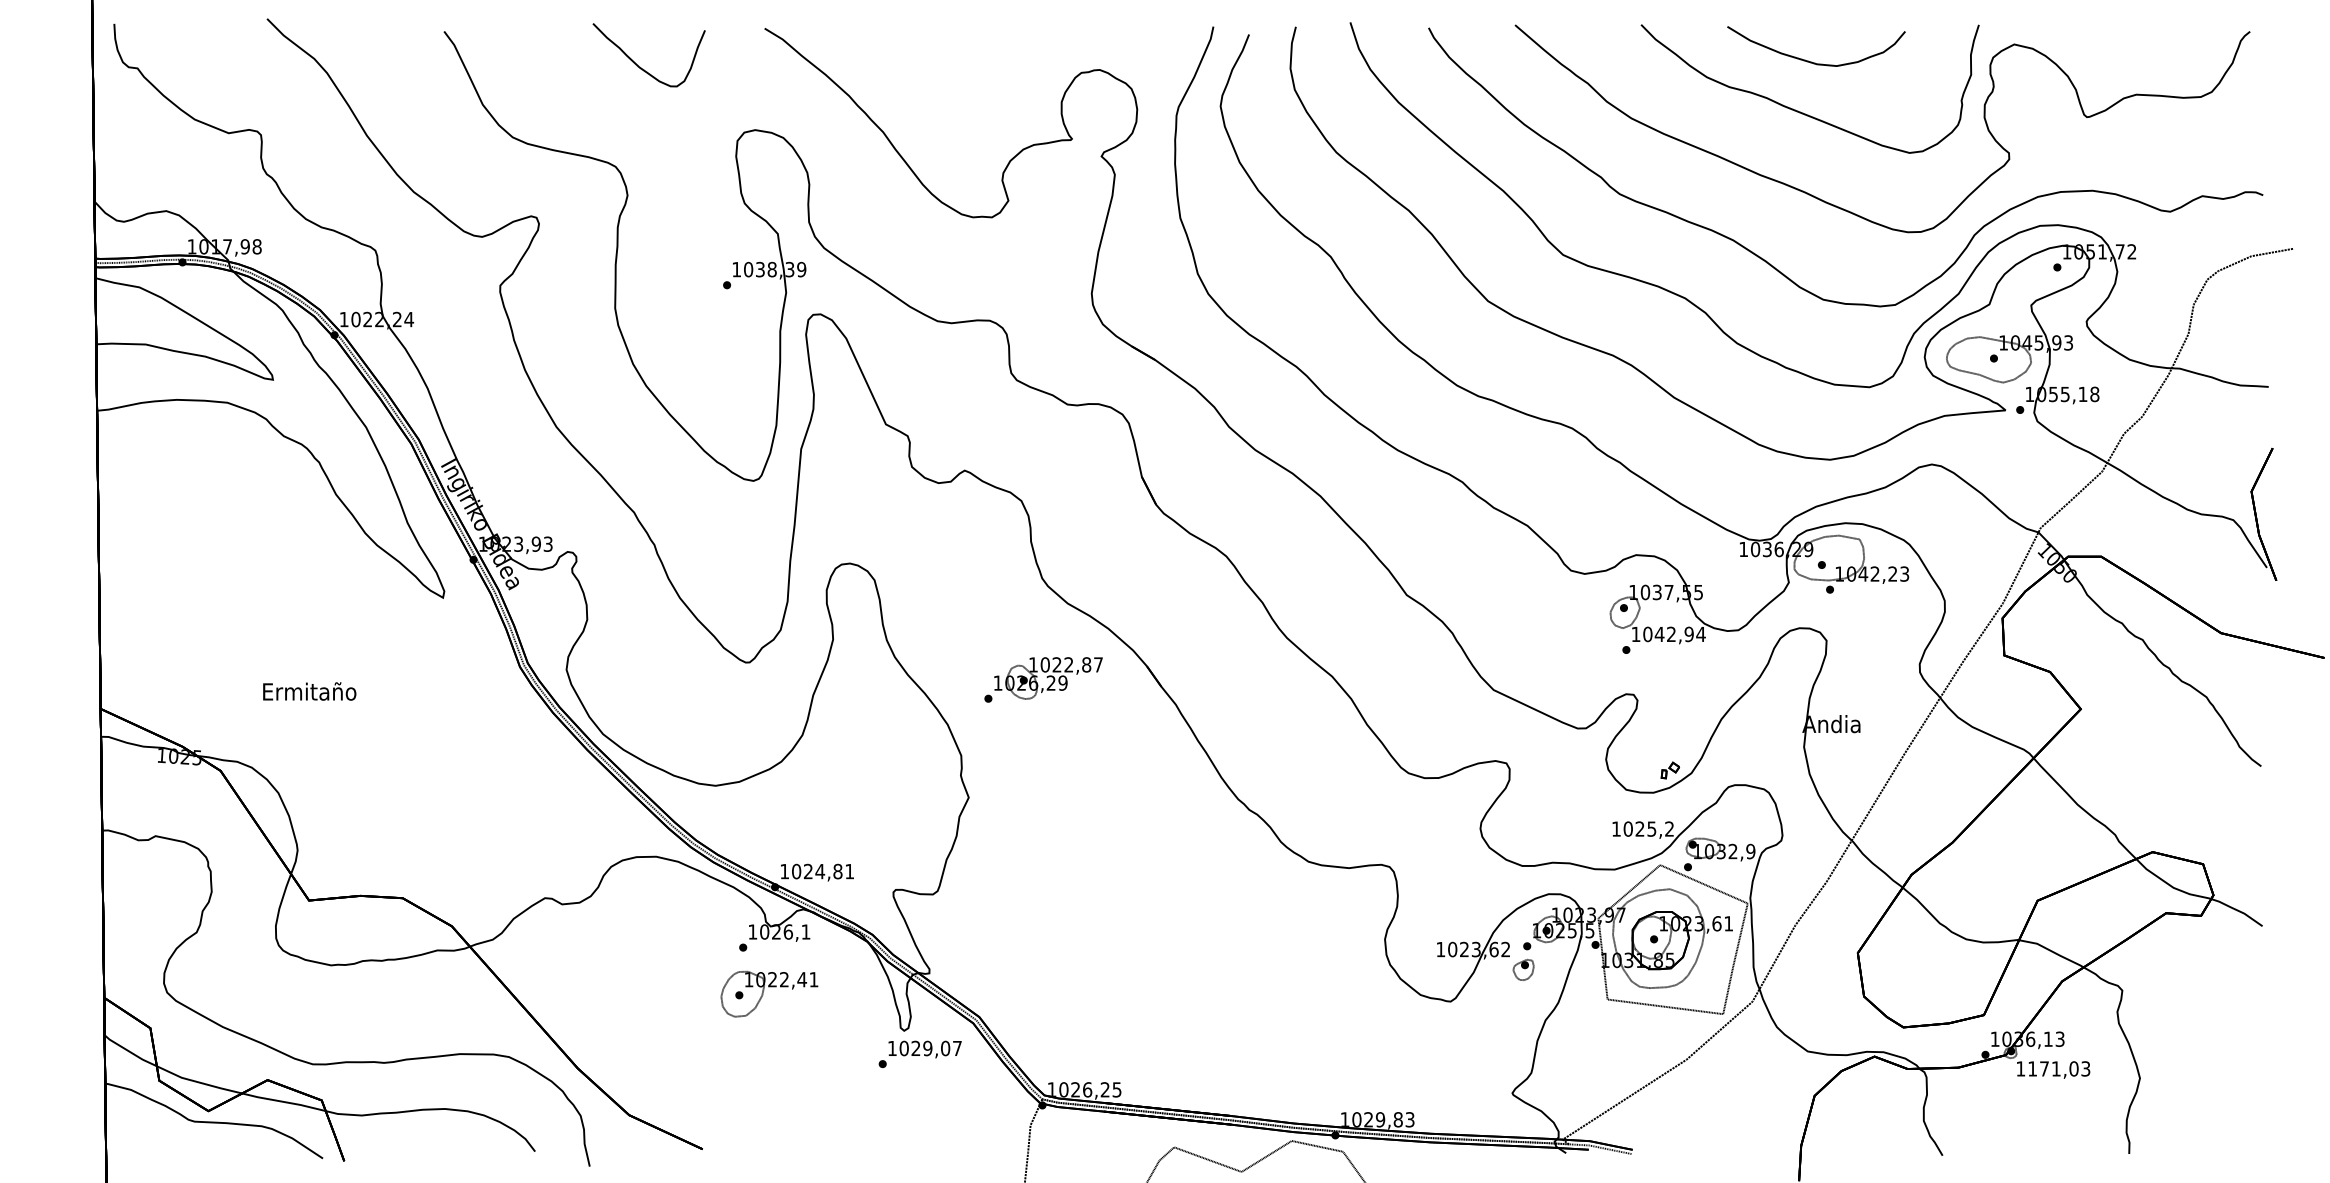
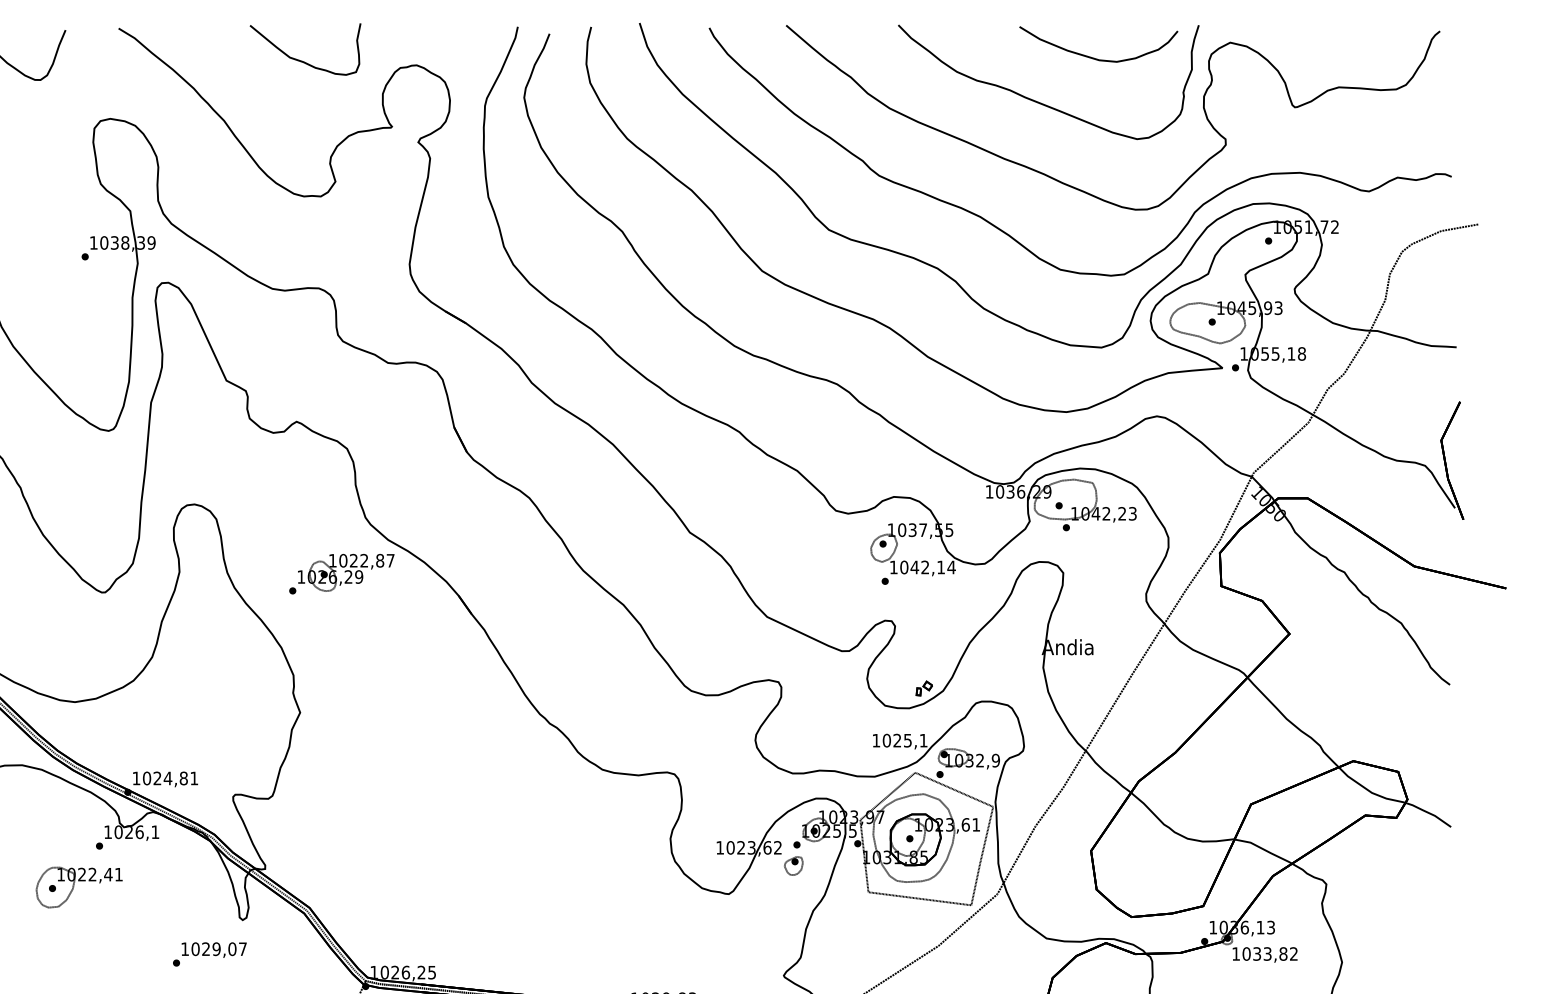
curve: (1811, 61) -> (1094, 57), moved
curve: (970, 64) -> (301, 60), added
text: (1688, 634) -> (940, 567), 1042,94 -> 1042,14
part: (1043, 679) -> (341, 573), moved
text: (1669, 828) -> (923, 740), 1025,2 -> 1025,1
part: (769, 993) -> (79, 886), moved
text: (919, 1054) -> (209, 954), moved
text: (2059, 1068) -> (1270, 953), 1171,03 -> 1033,82

